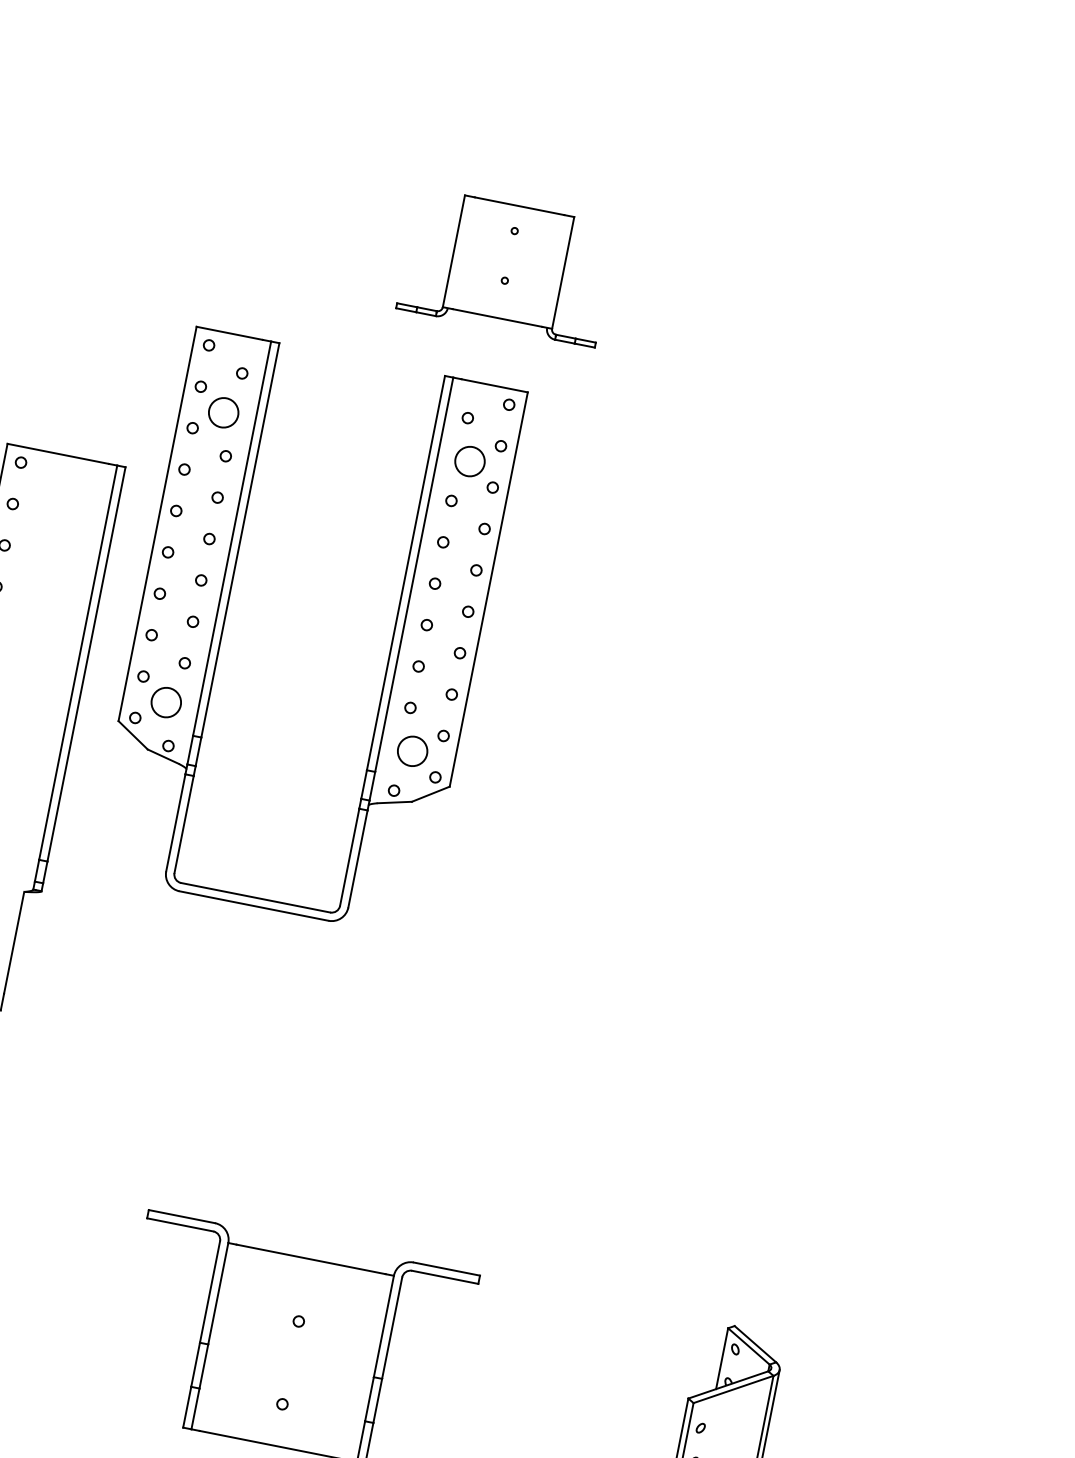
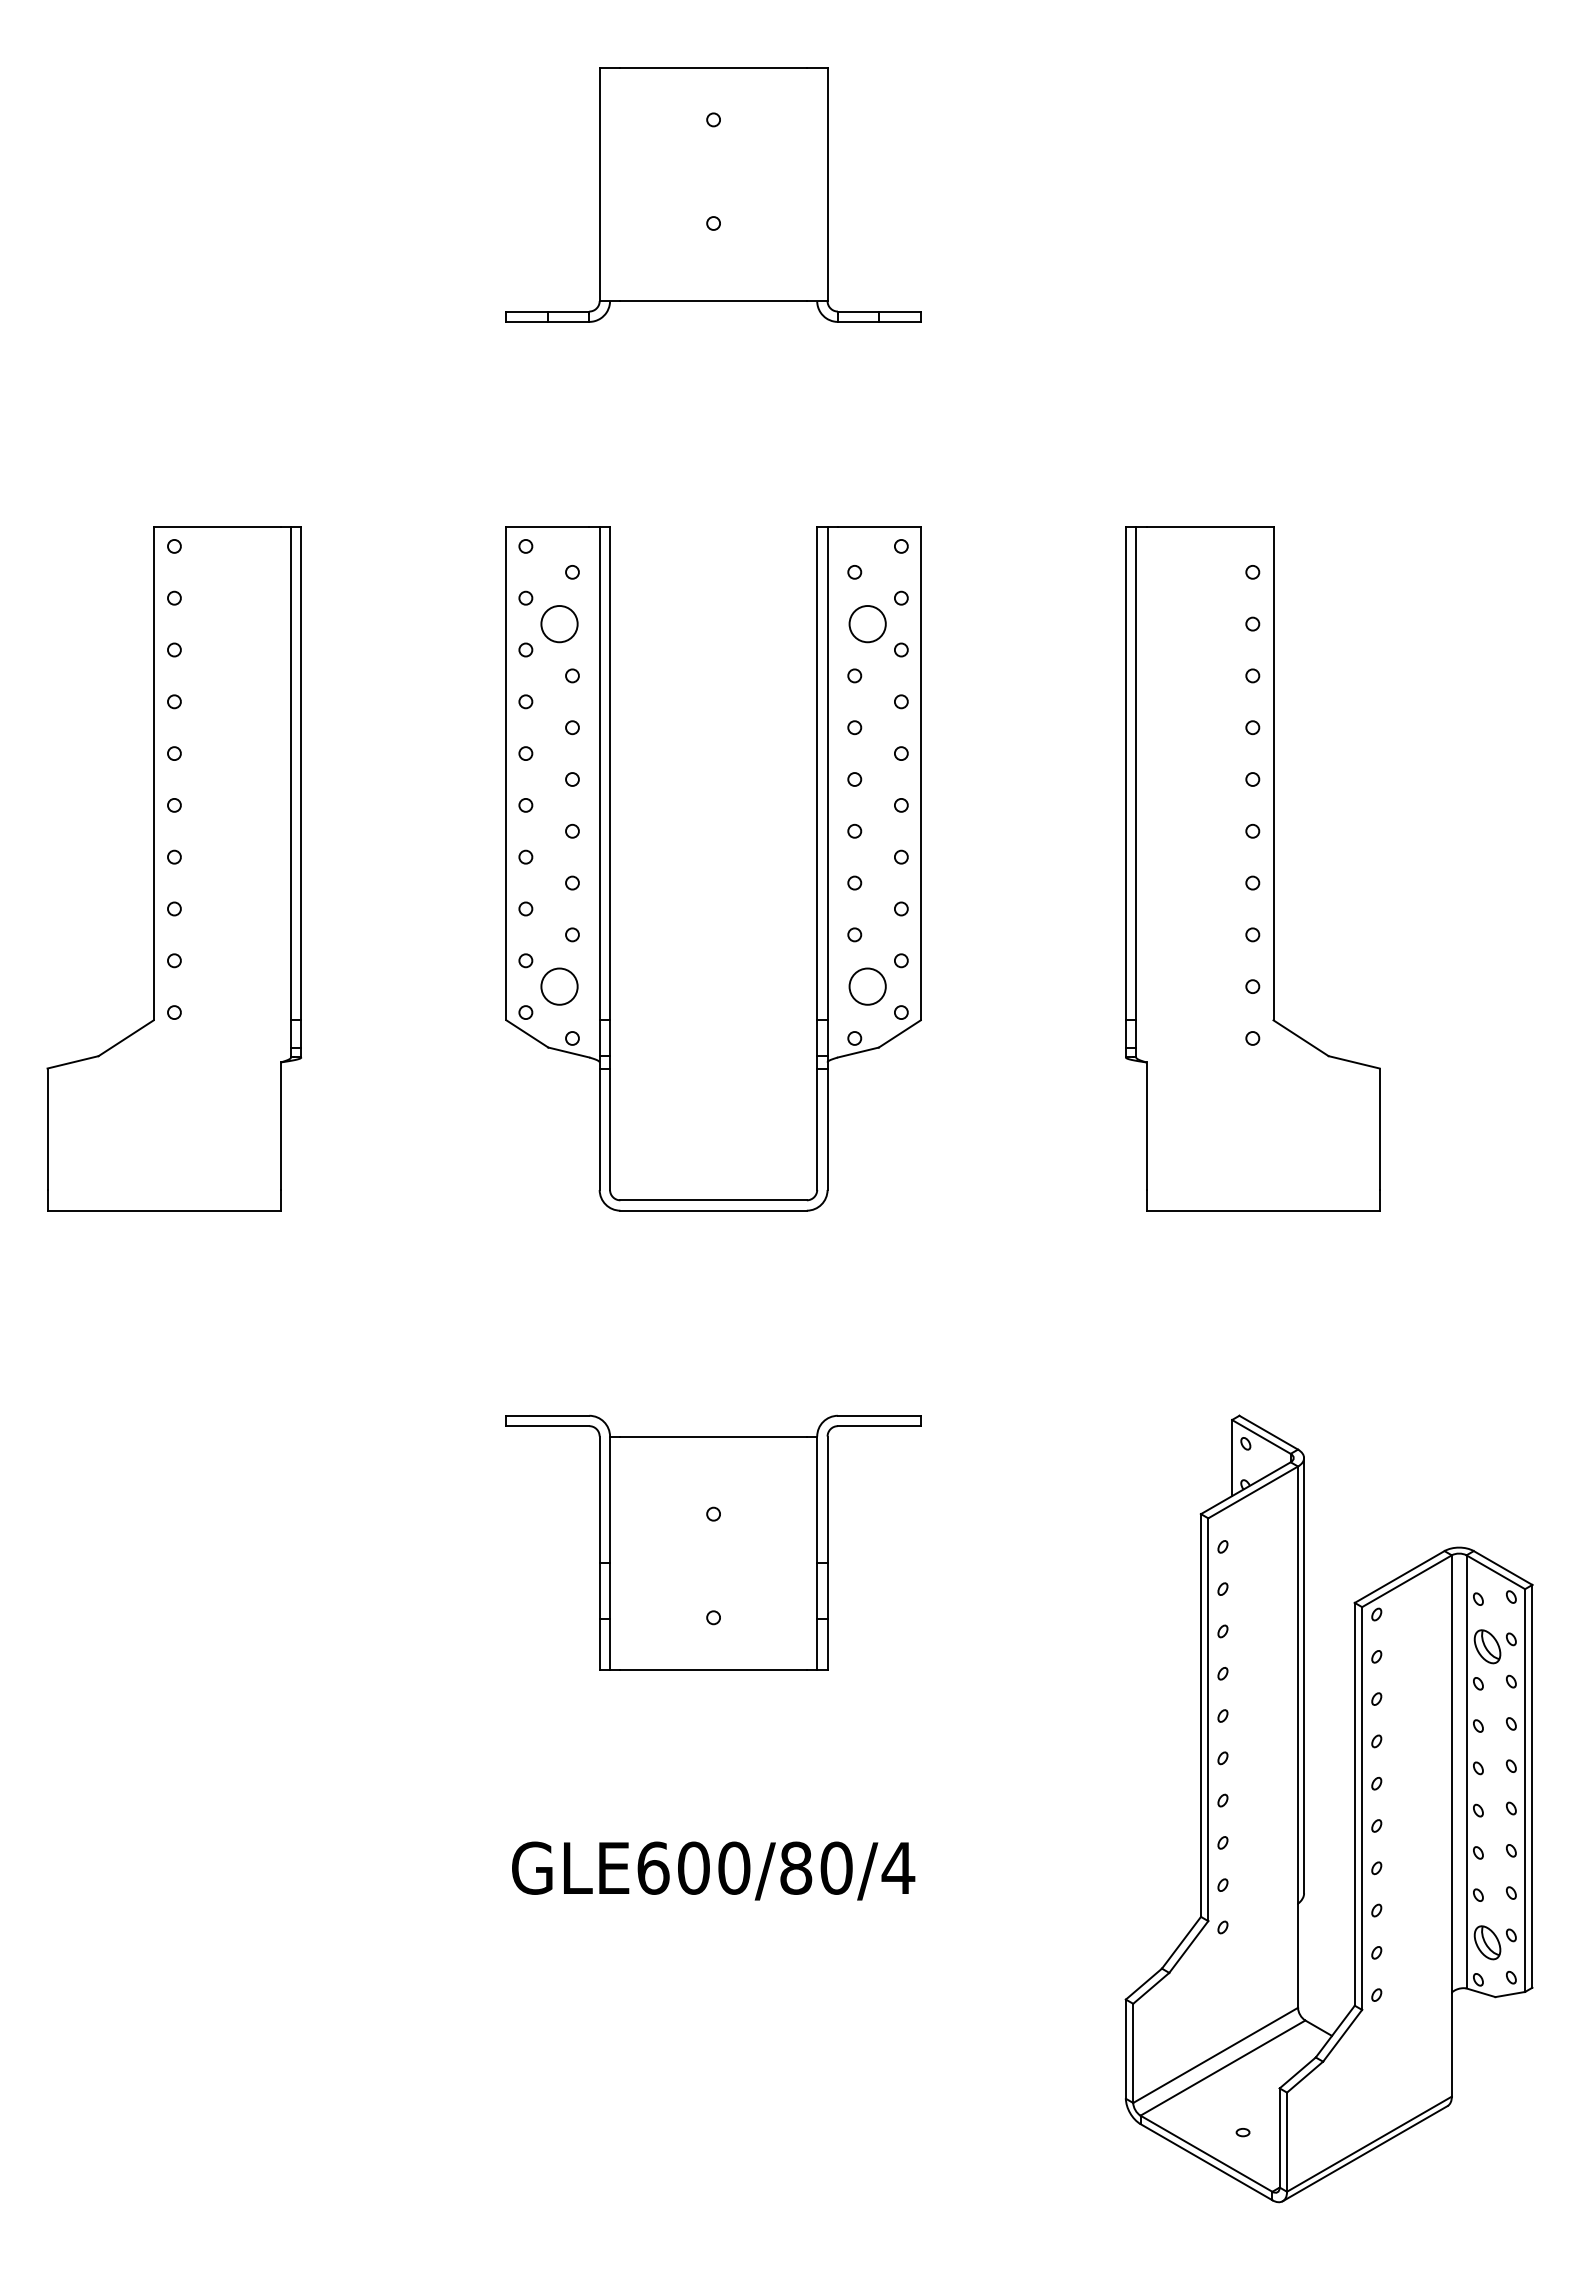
part: (507, 266) -> (713, 194), size x1.67
part: (225, 616) -> (610, 868), moved
part: (831, 890) -> (1252, 868), added

